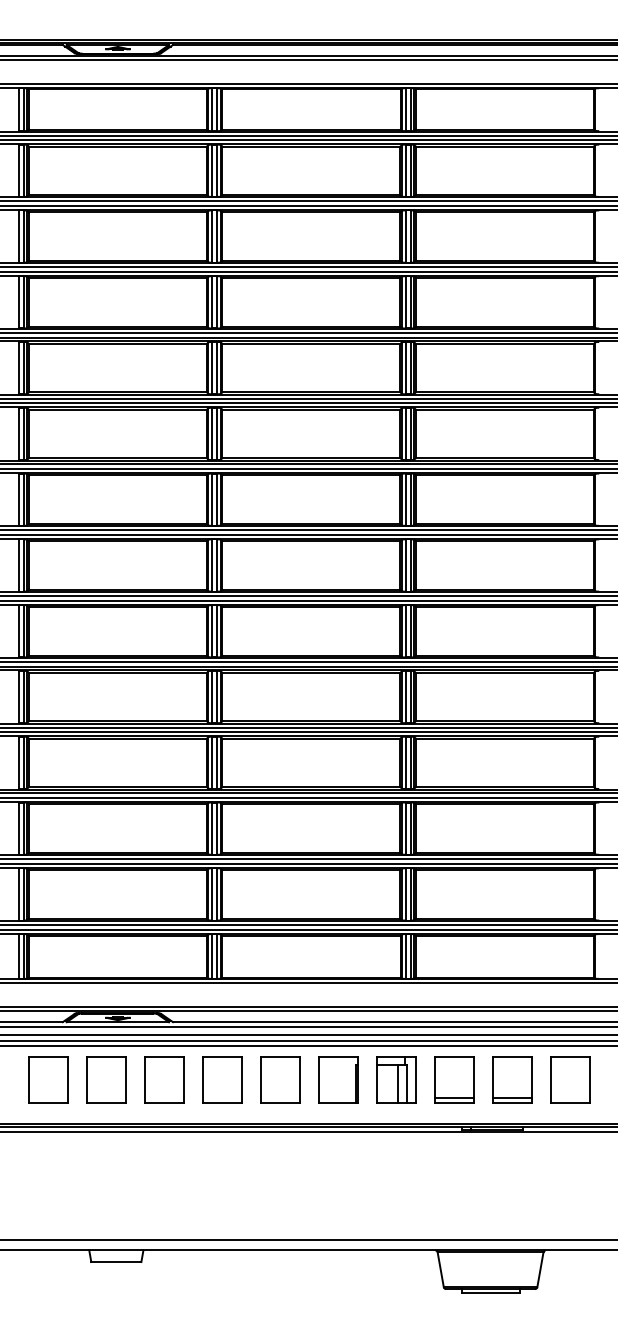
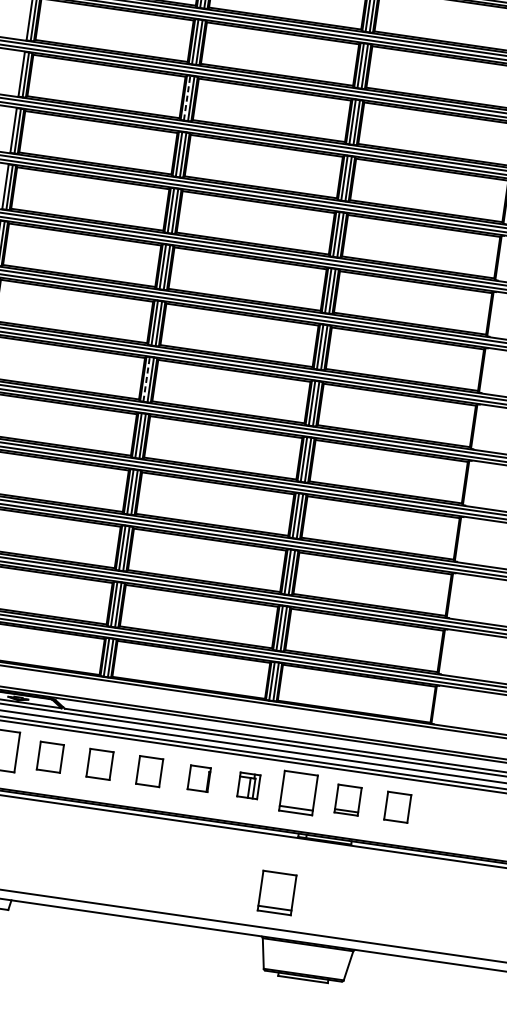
line: (212, 301) -> (187, 97), solid -> dashed
line: (212, 630) -> (146, 378), solid -> dashed
part: (164, 1079) -> (50, 756), size x0.7
part: (222, 1079) -> (100, 763), size x0.7
part: (280, 1079) -> (149, 771), size x0.7
part: (338, 1079) -> (199, 778), size x0.6
part: (396, 1079) -> (248, 785), size x0.6
part: (512, 1079) -> (348, 799), size x0.7
part: (570, 1079) -> (397, 806), size x0.7
part: (446, 1197) -> (277, 892), added

